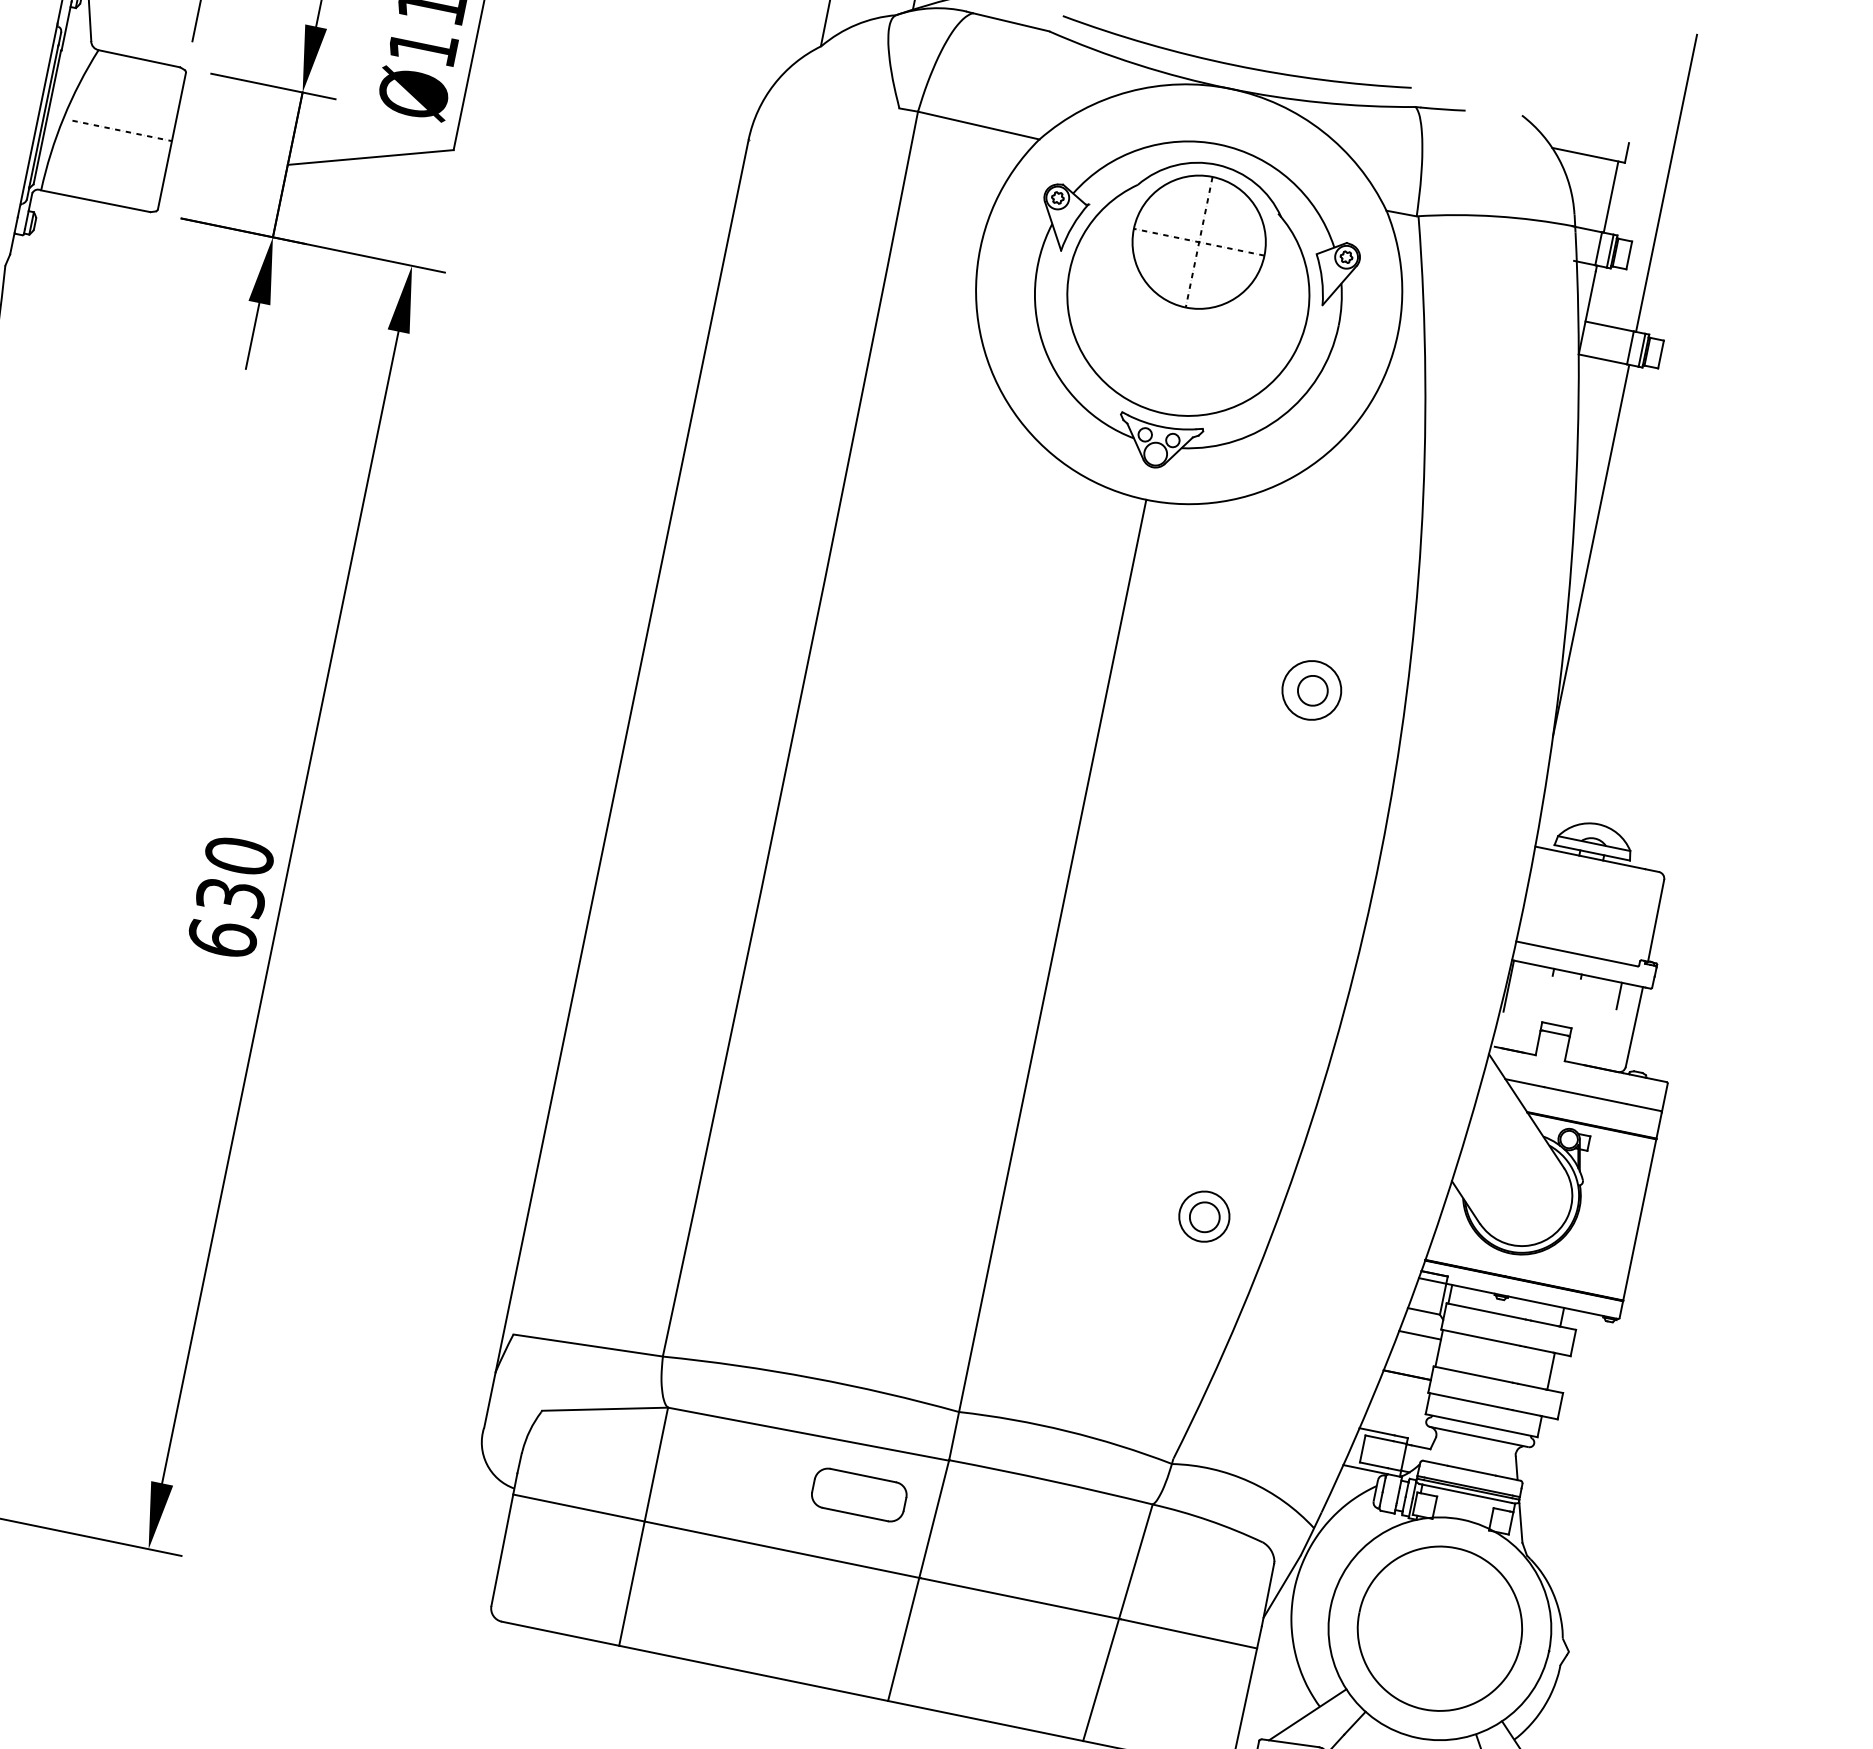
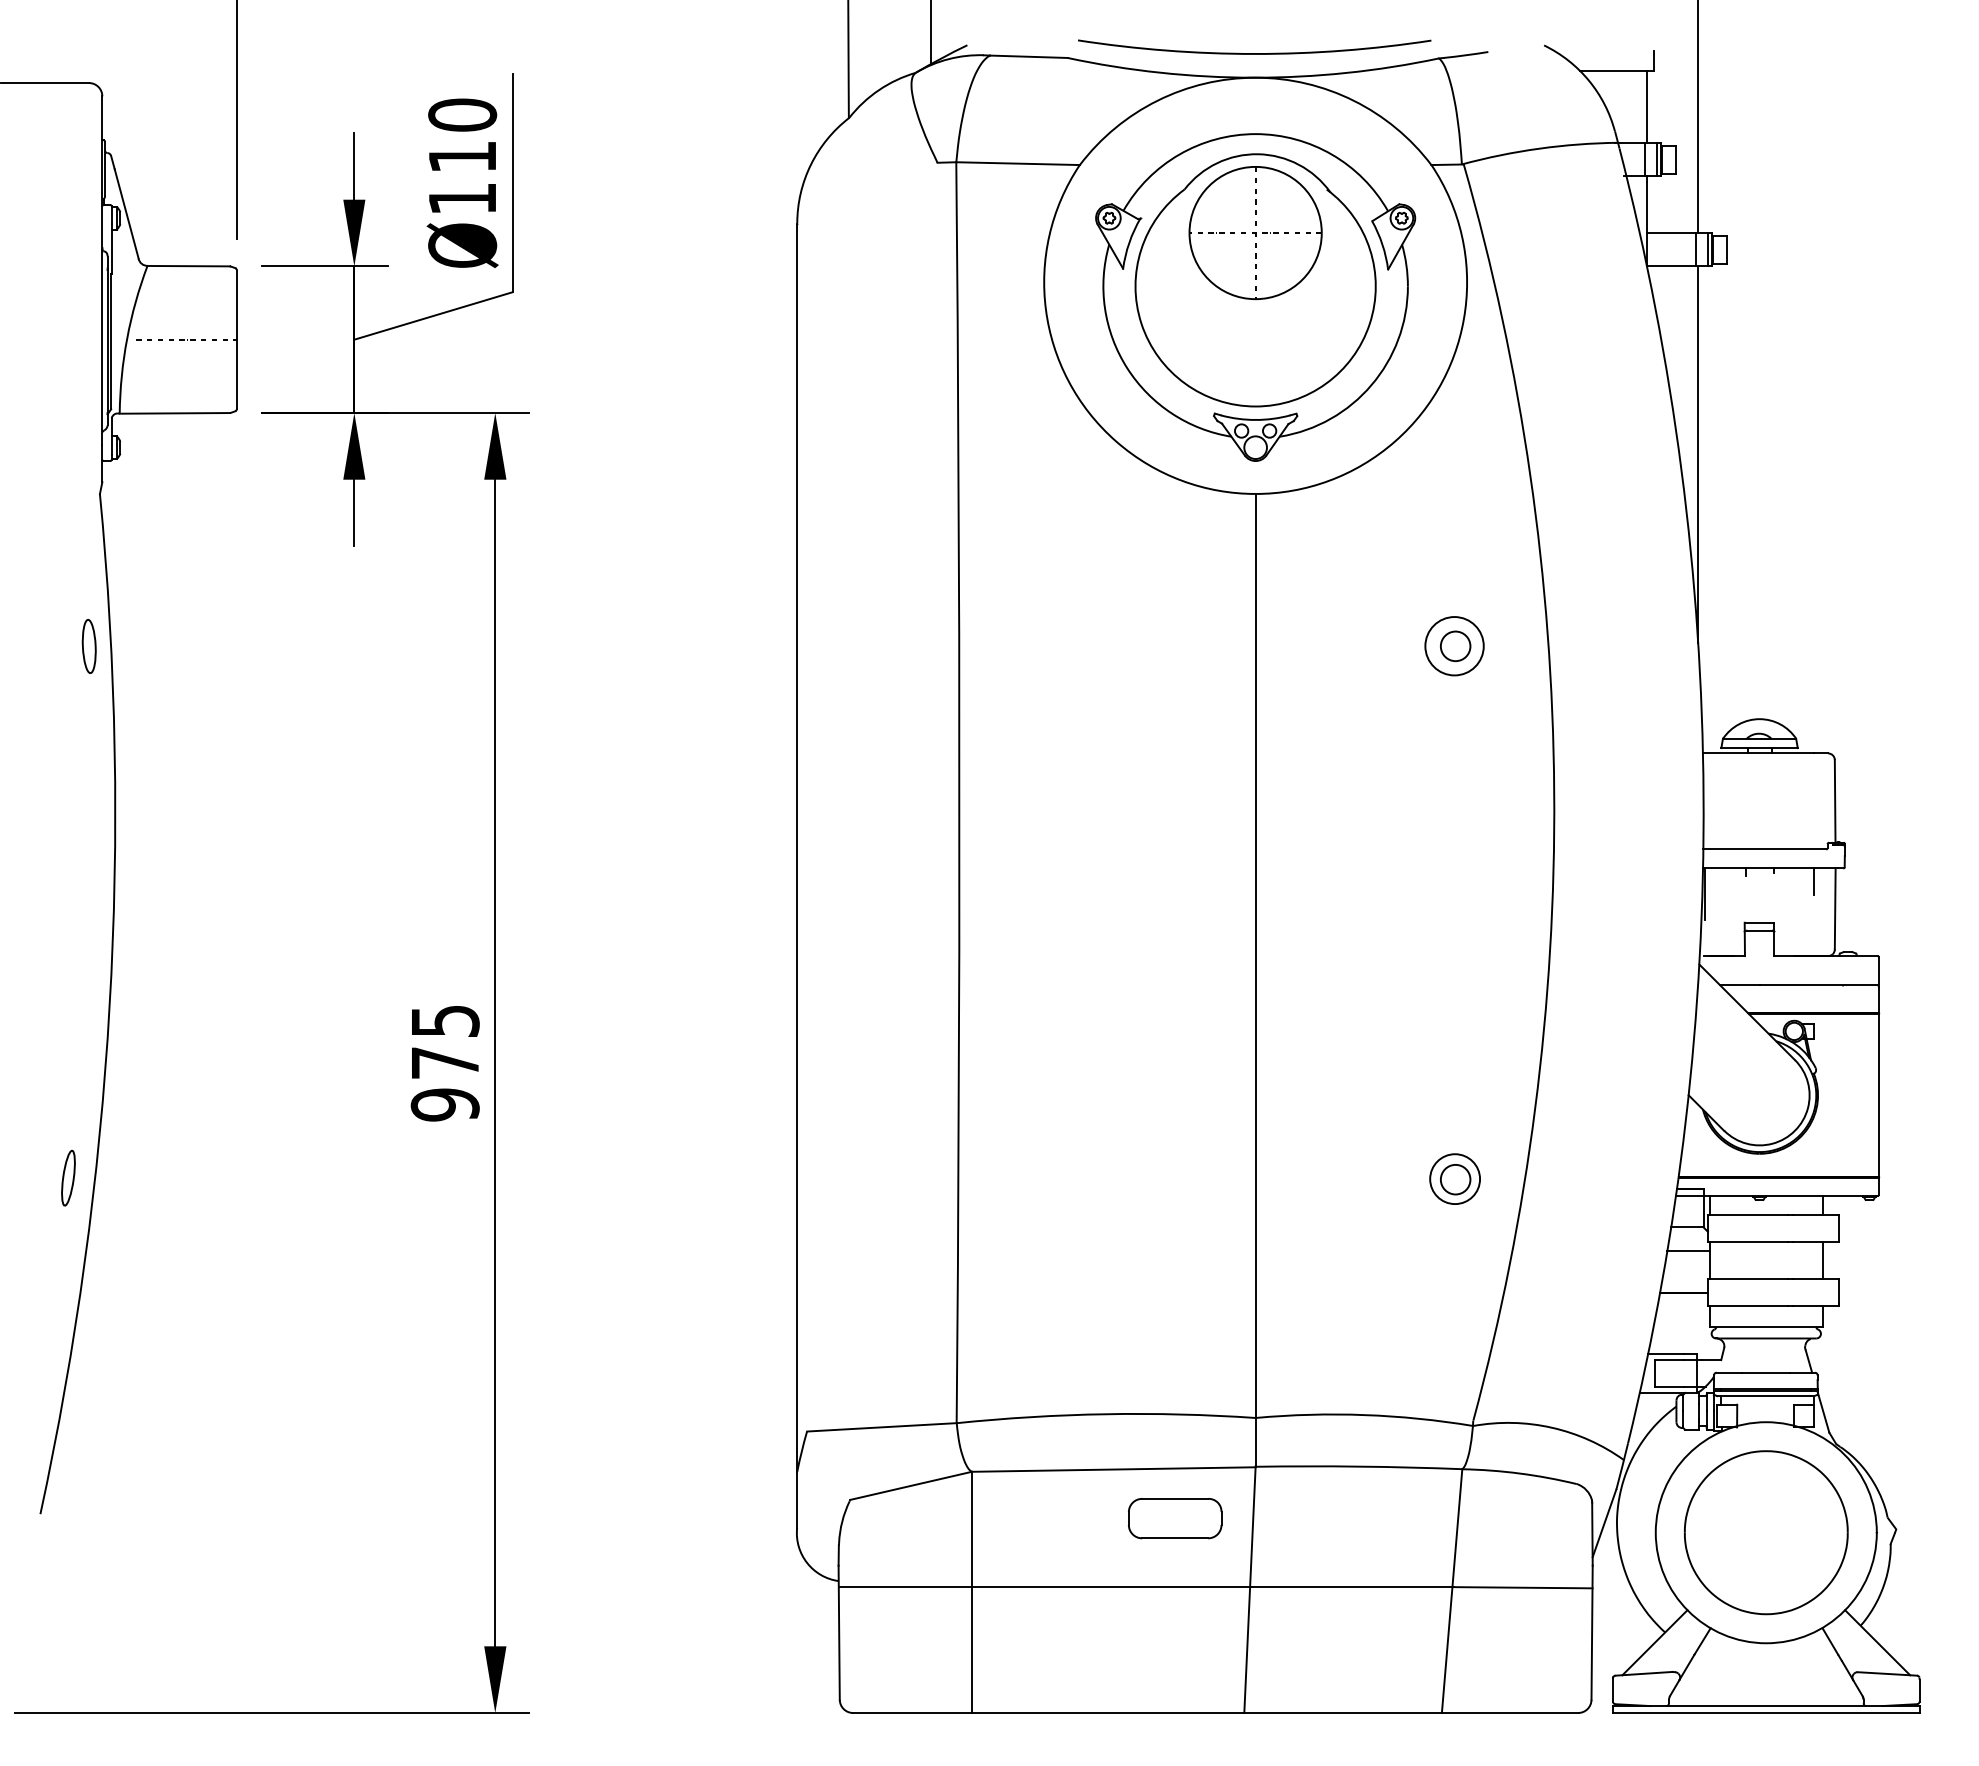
text: (230, 896) -> (444, 1062), 630 -> 975

